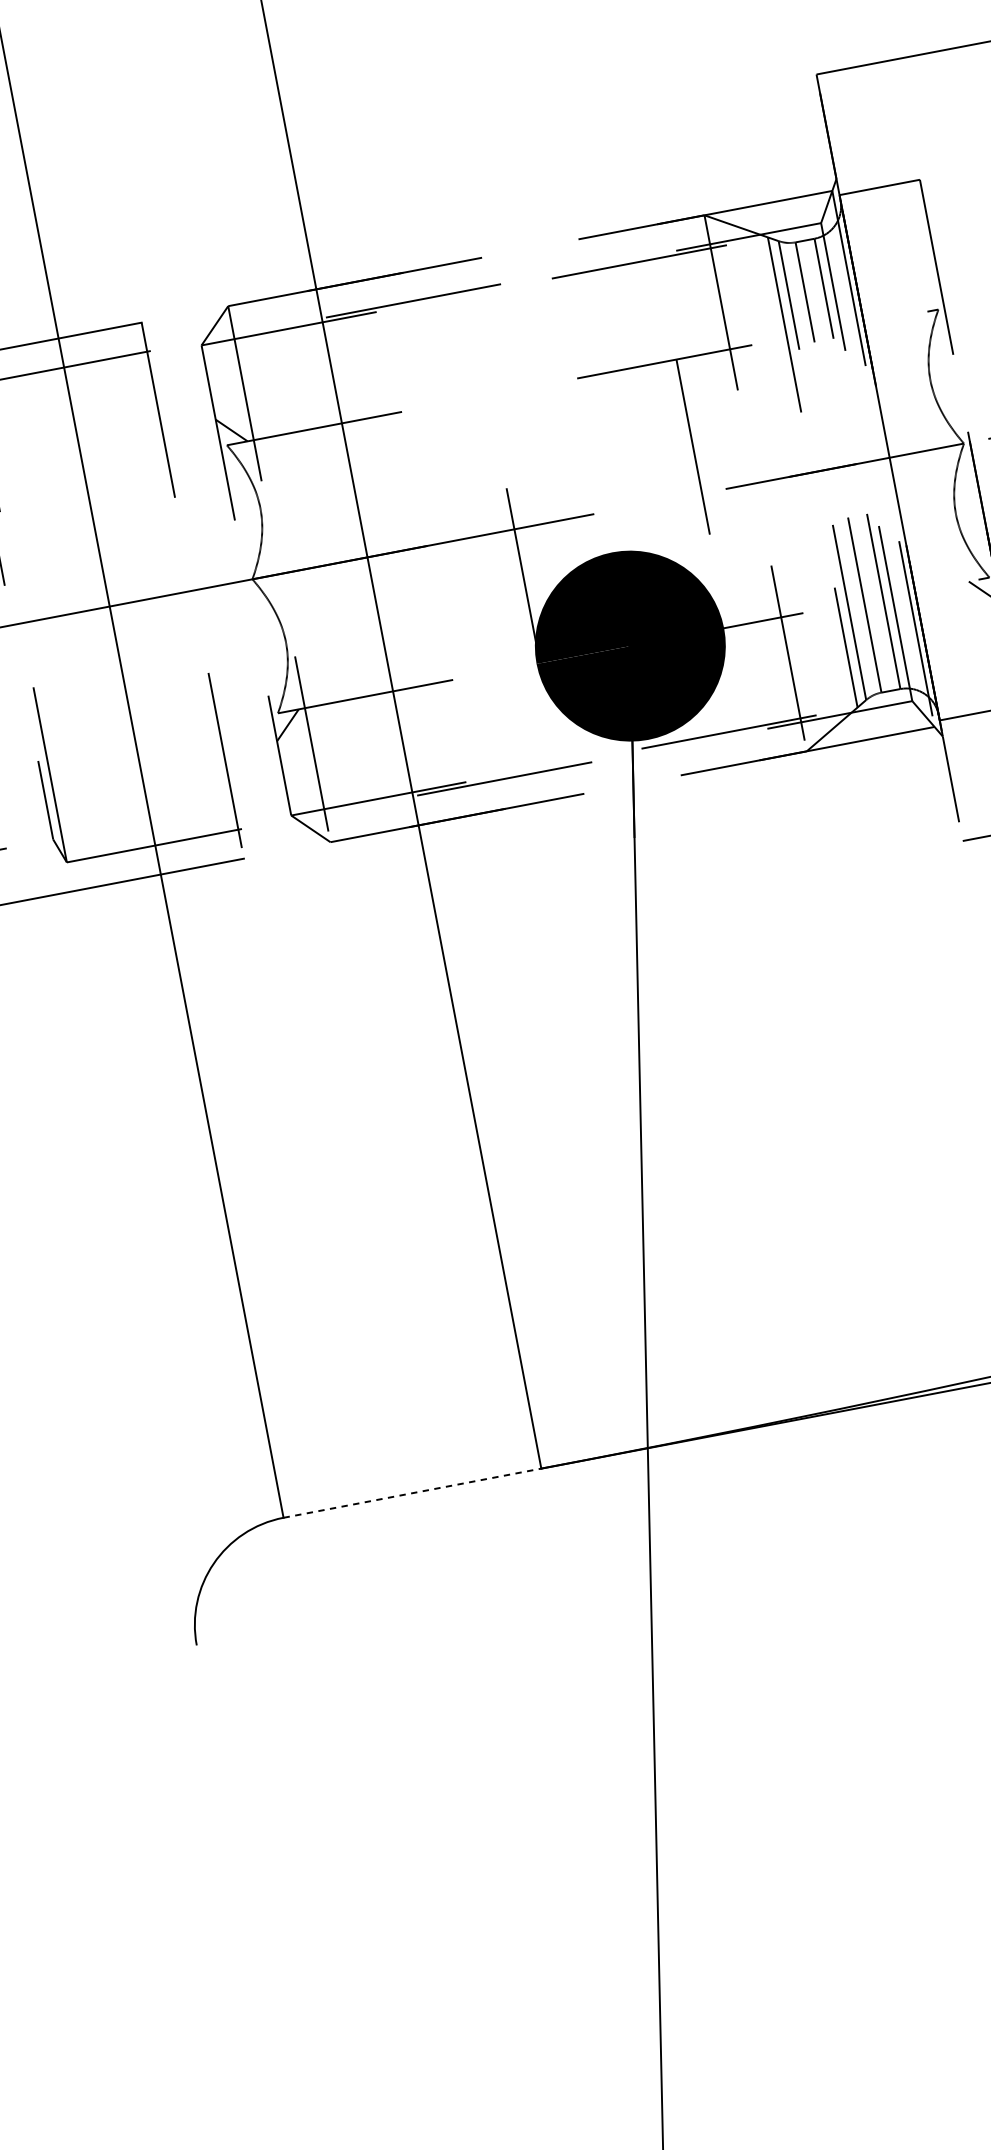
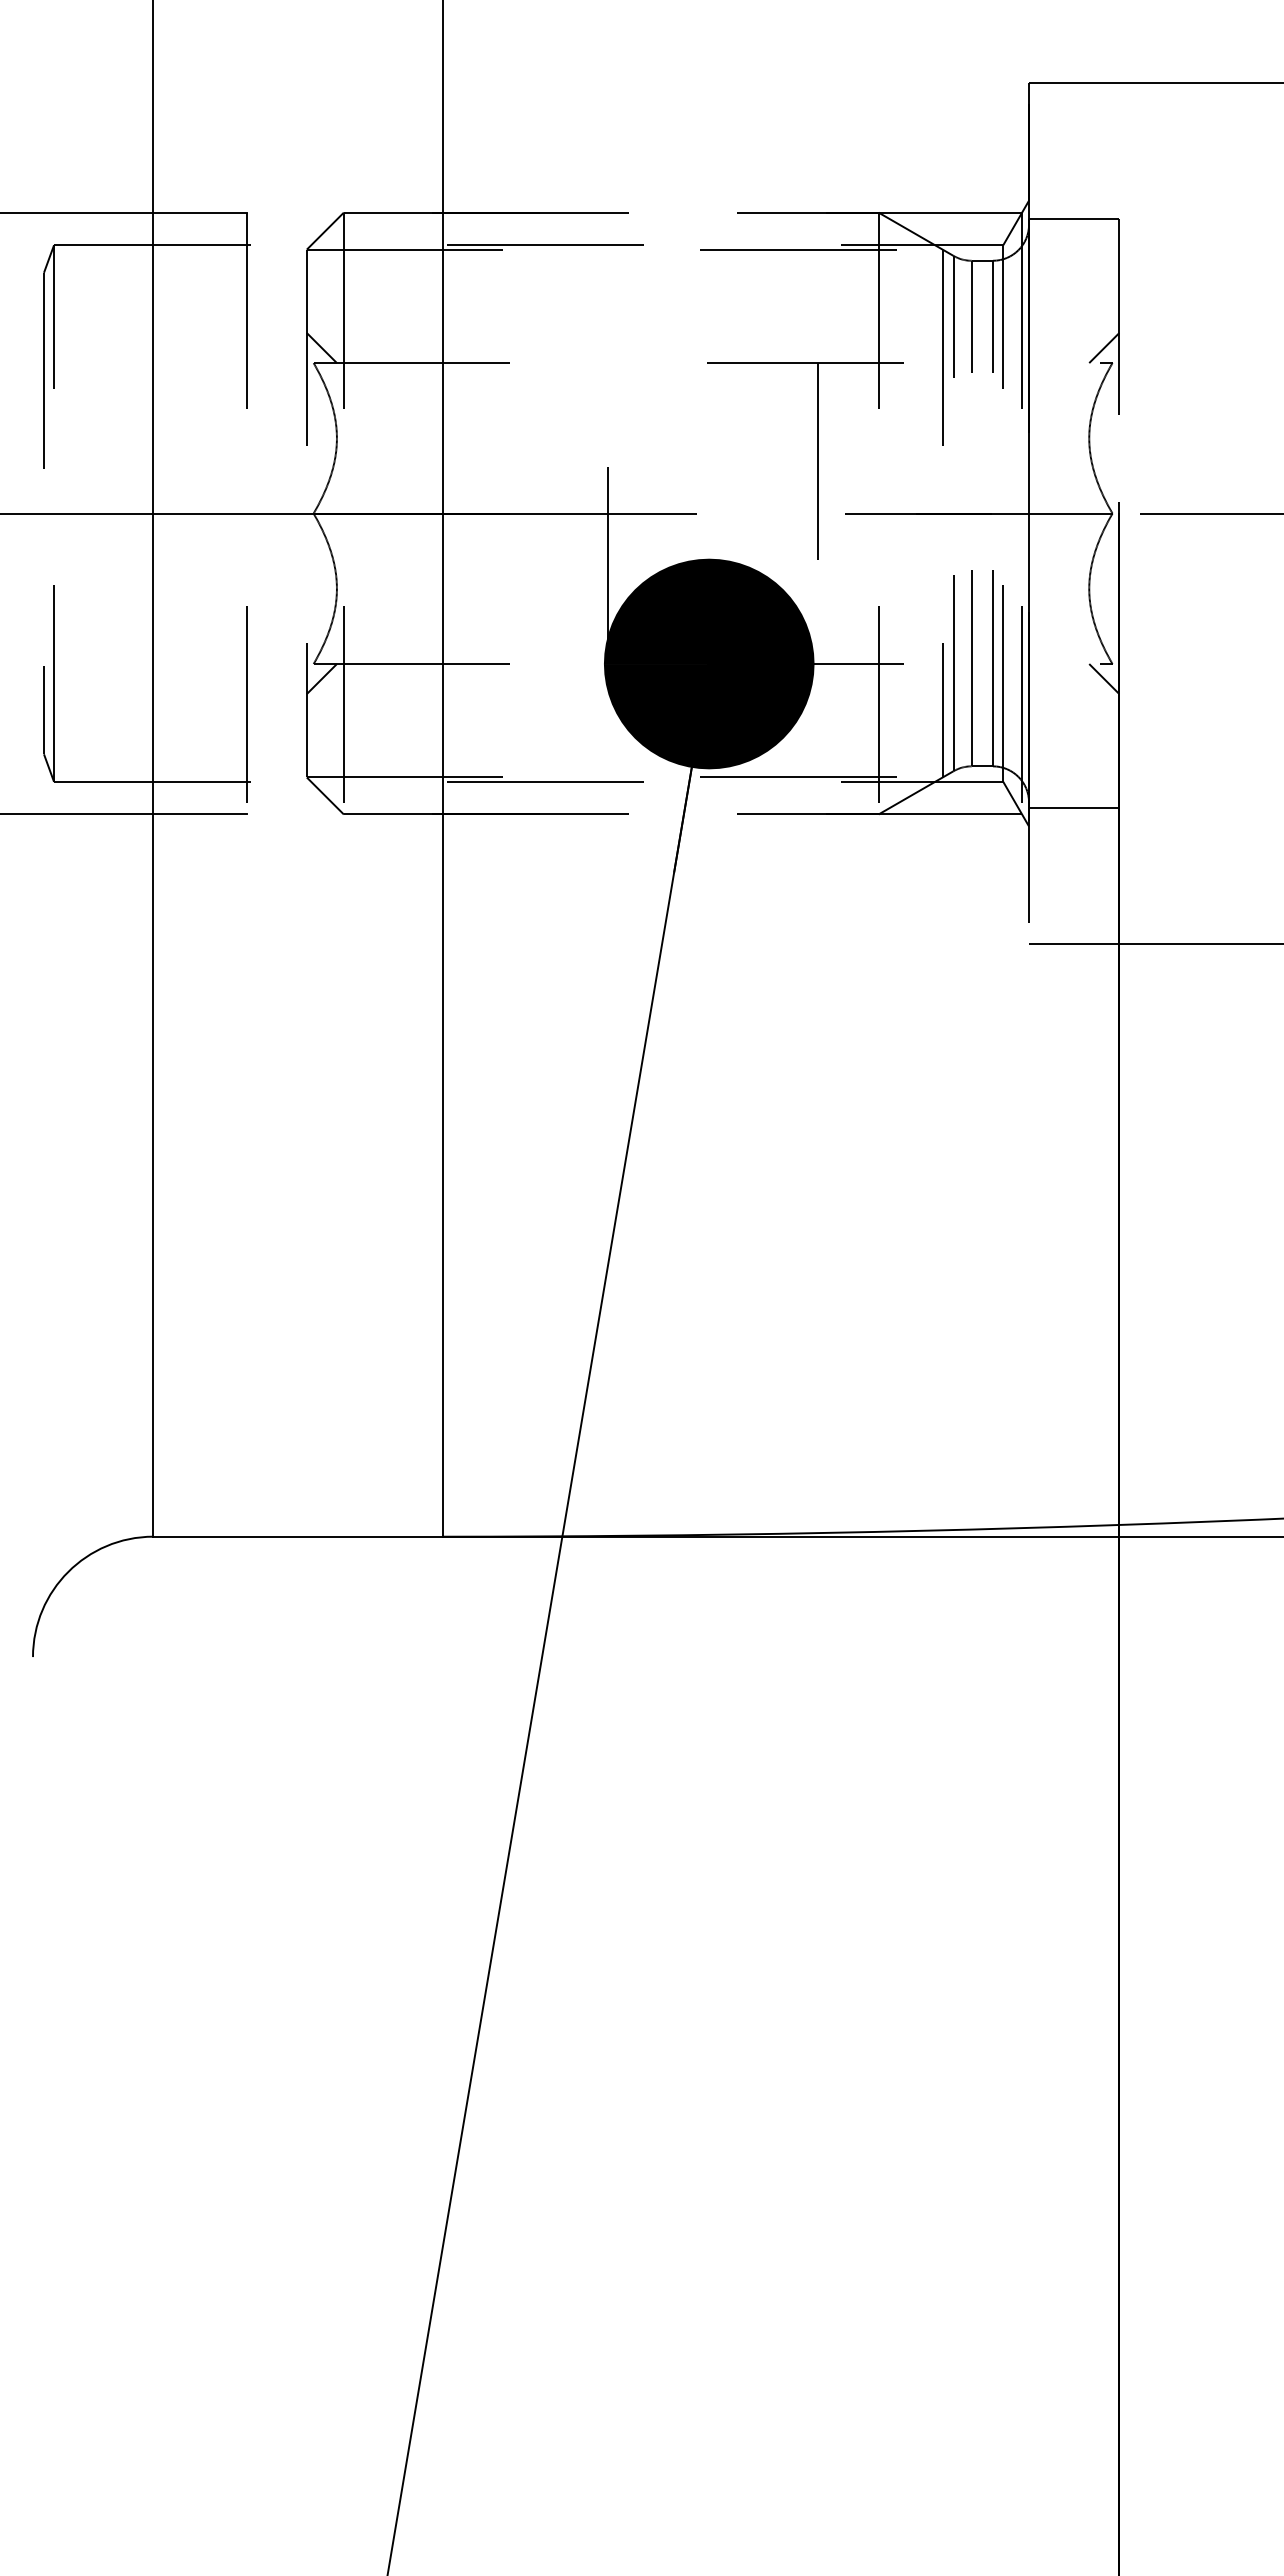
line: (928, 297) -> (1104, 348), added
line: (412, 1492) -> (298, 1536), dashed -> solid

